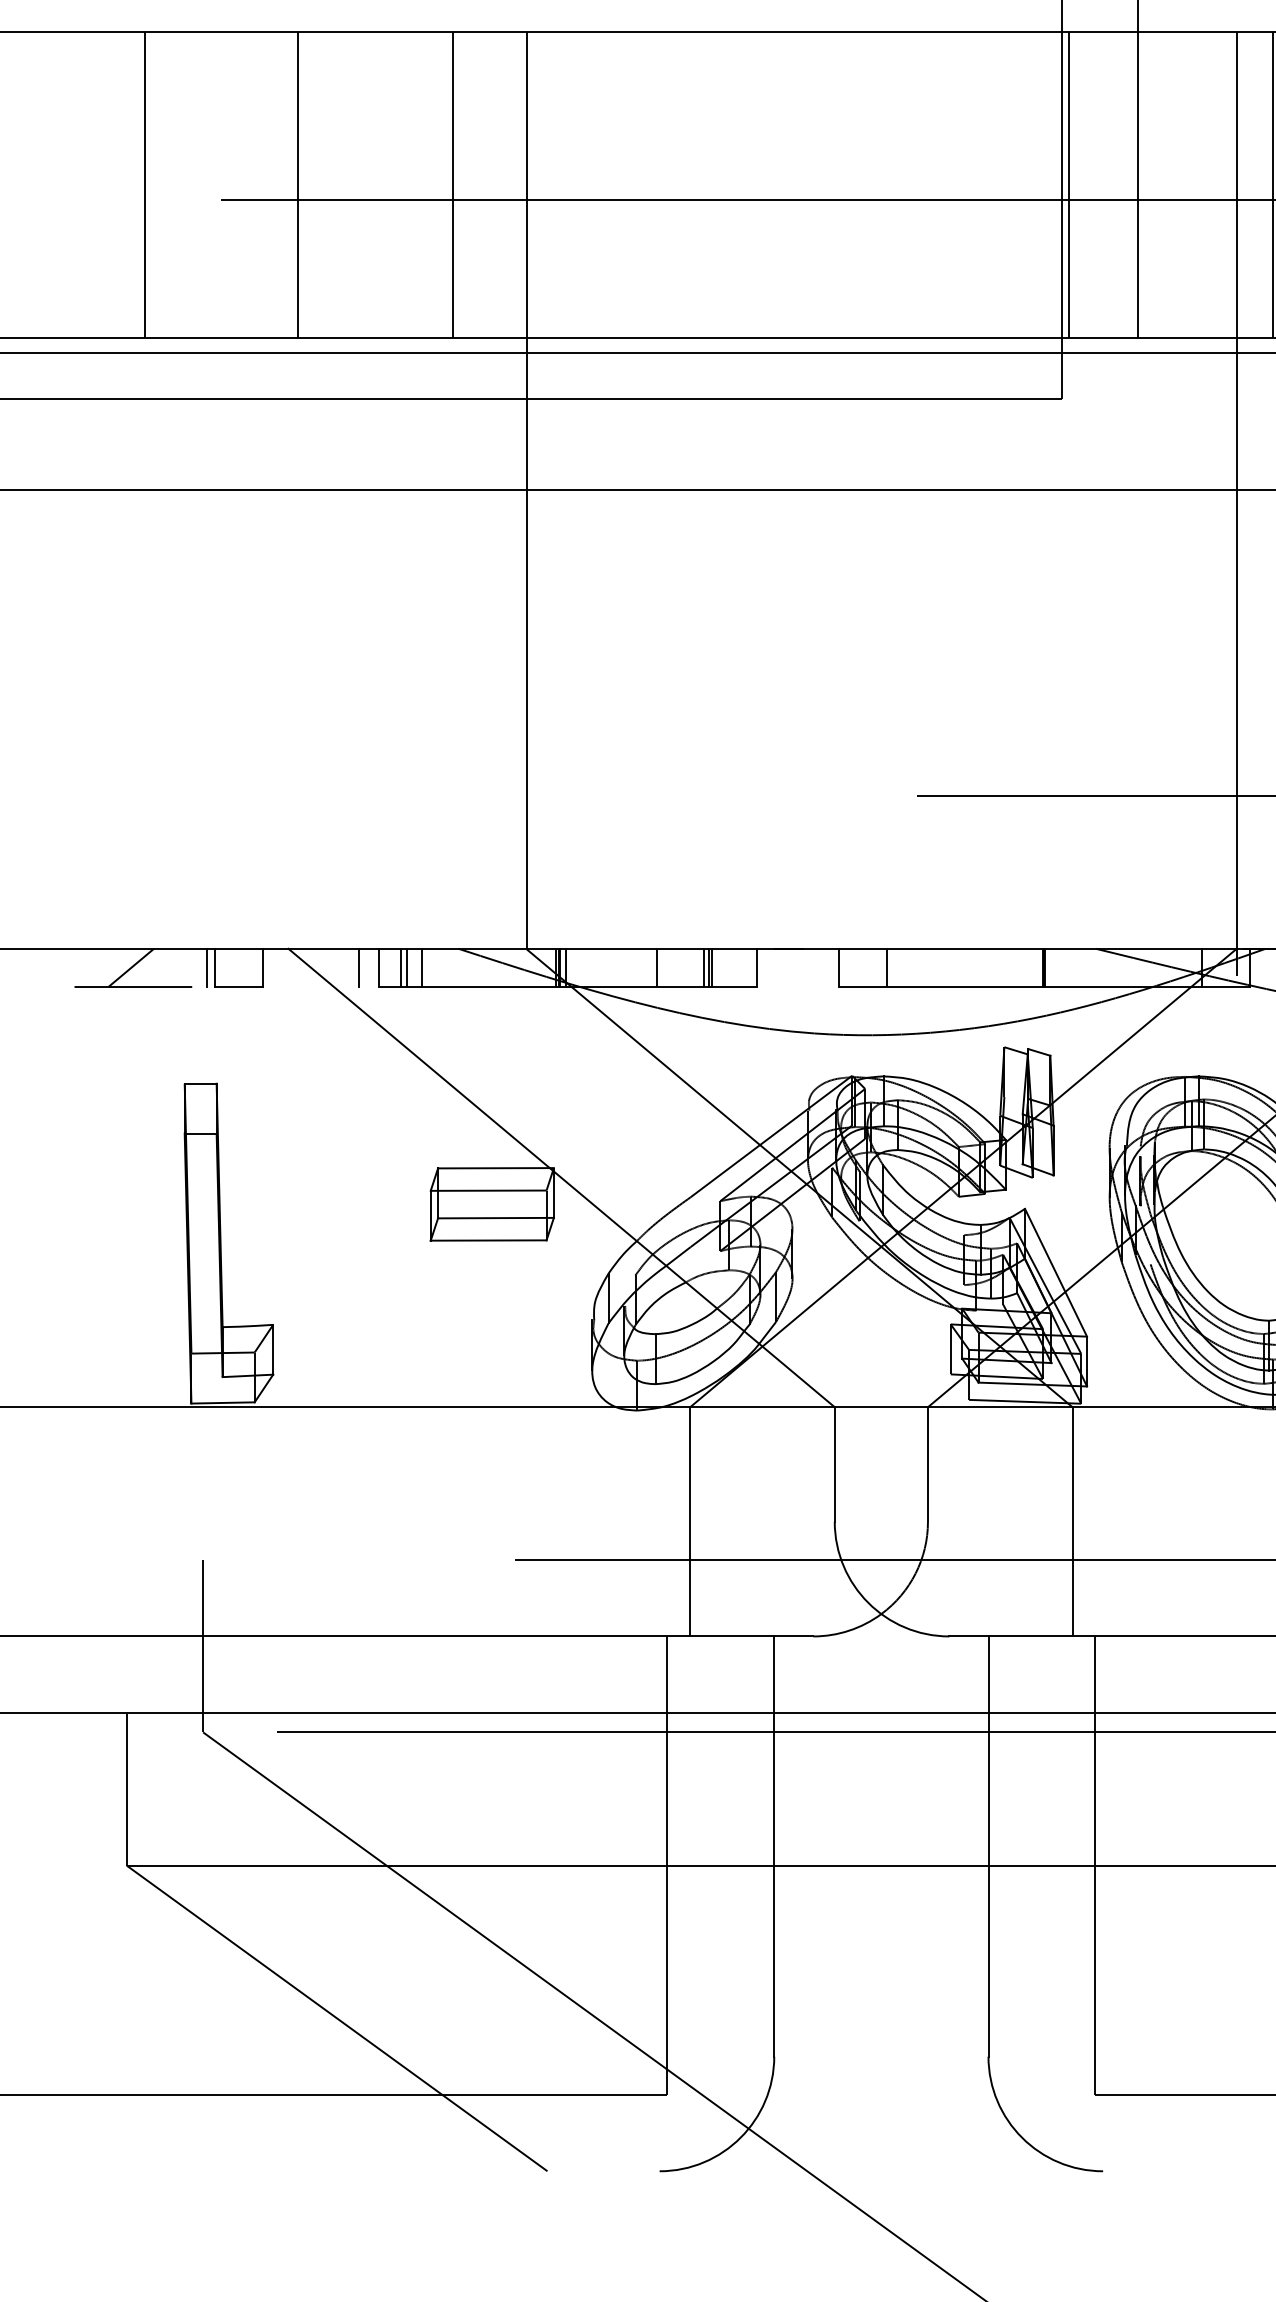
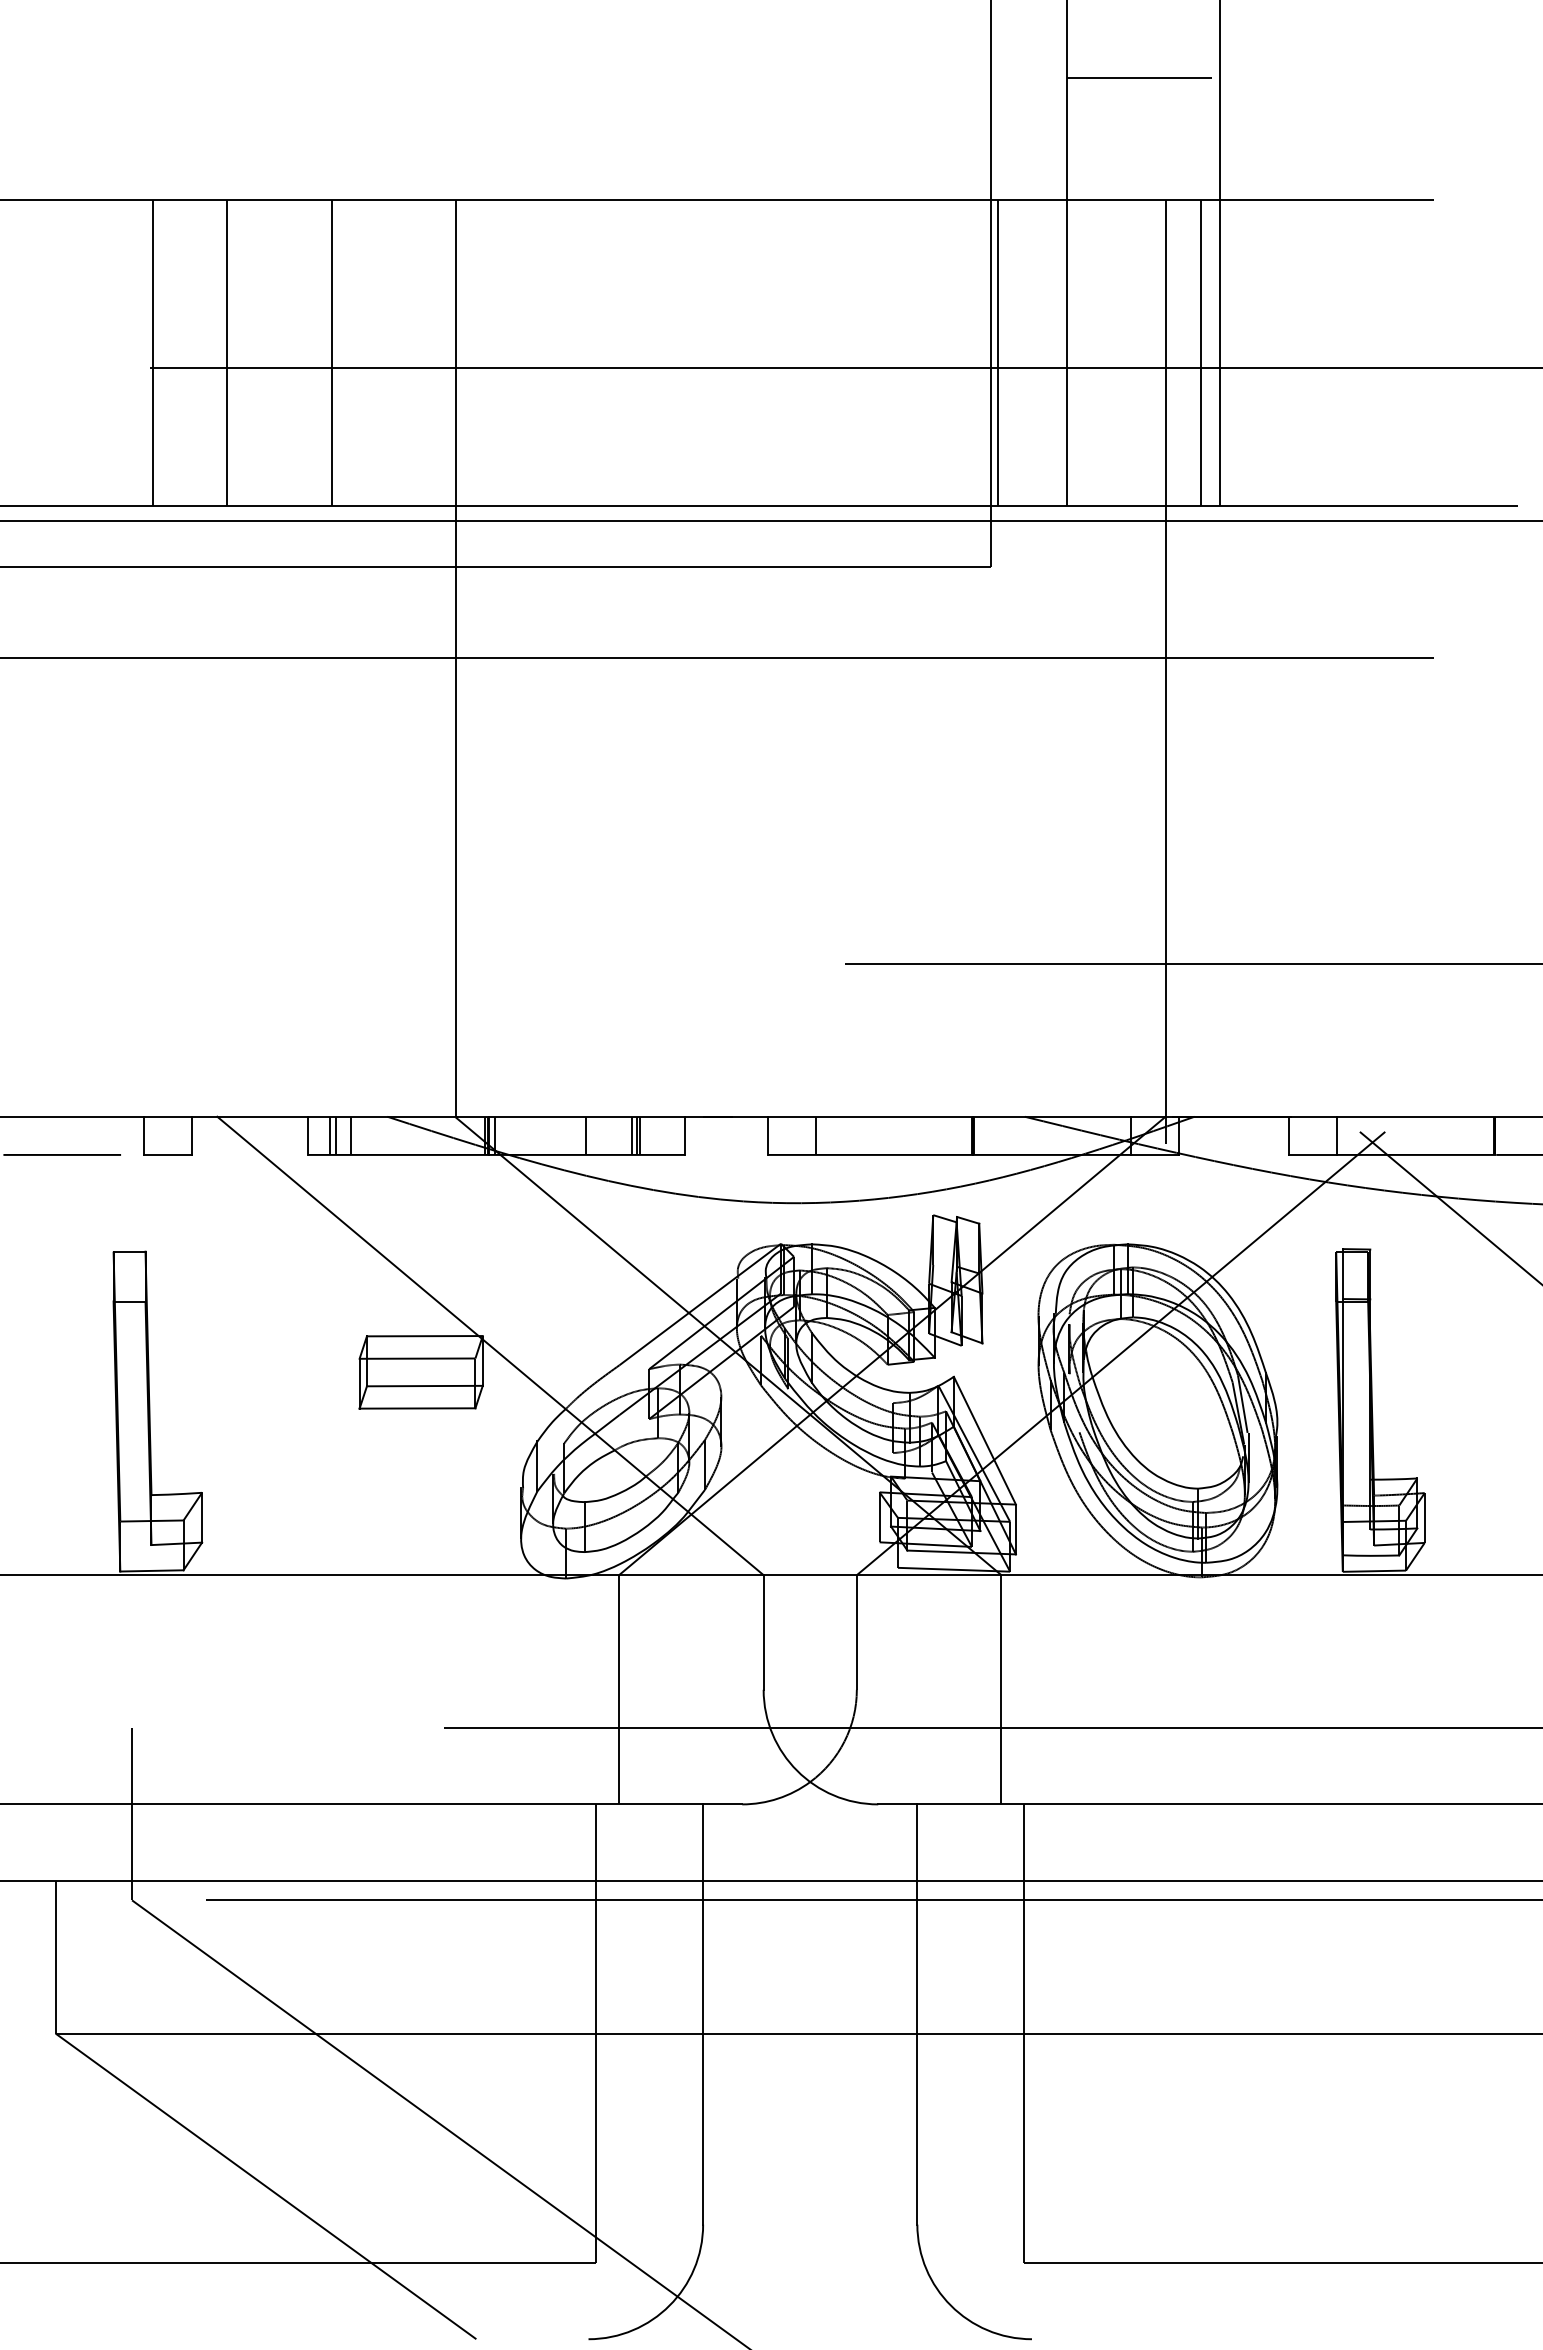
line: (144, 184) -> (152, 352), moved
line: (453, 184) -> (332, 352), moved
line: (130, 967) -> (59, 1135), removed
line: (207, 967) -> (136, 1135), removed
line: (358, 967) -> (287, 1135), removed

